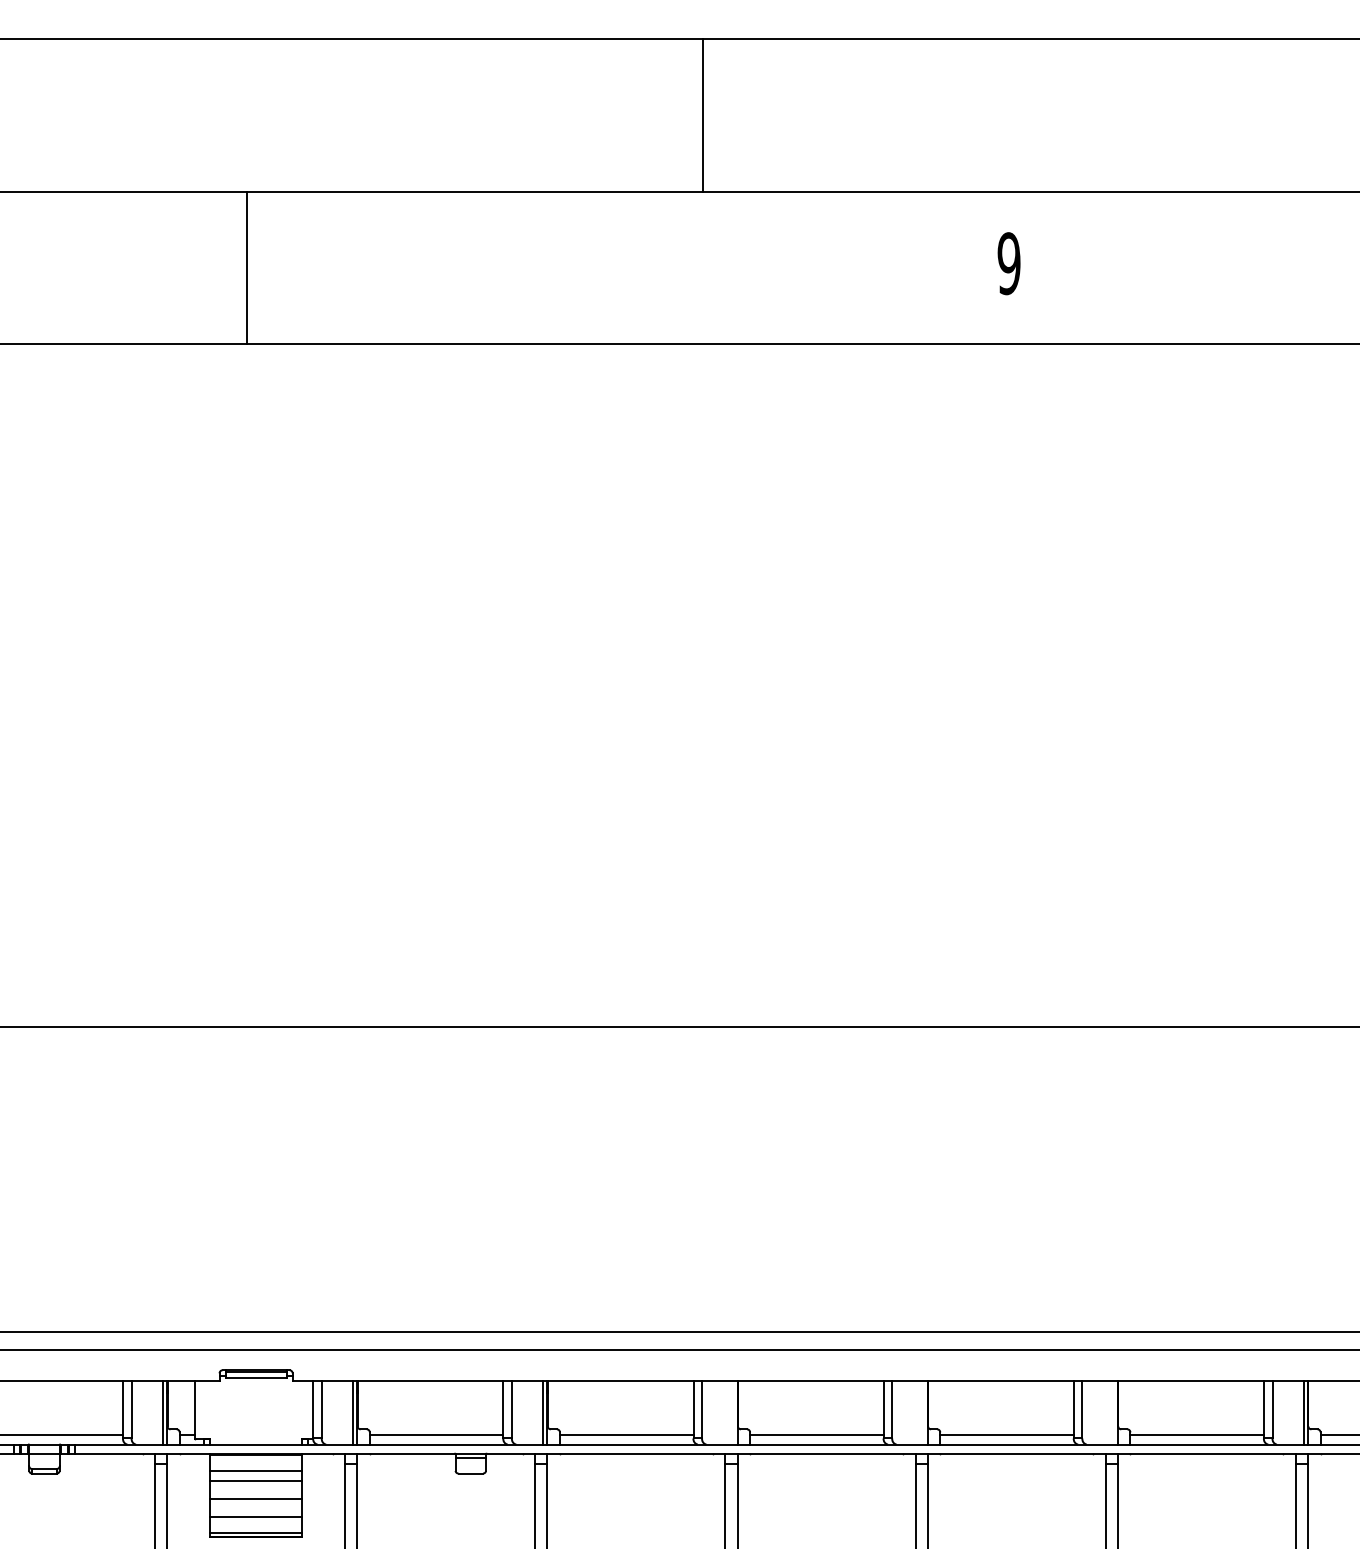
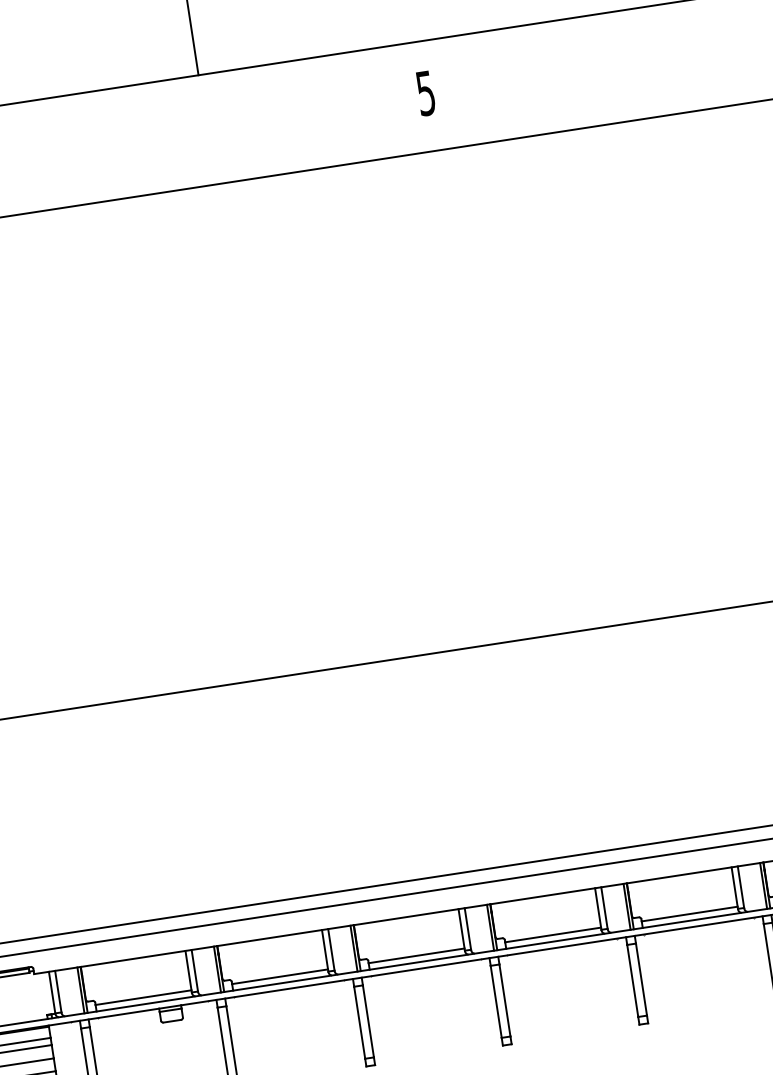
text: (1008, 263) -> (425, 93), 9 -> 5
line: (733, 1412) -> (354, 948), added
line: (923, 1412) -> (490, 927), added
line: (1113, 1412) -> (627, 906), added

